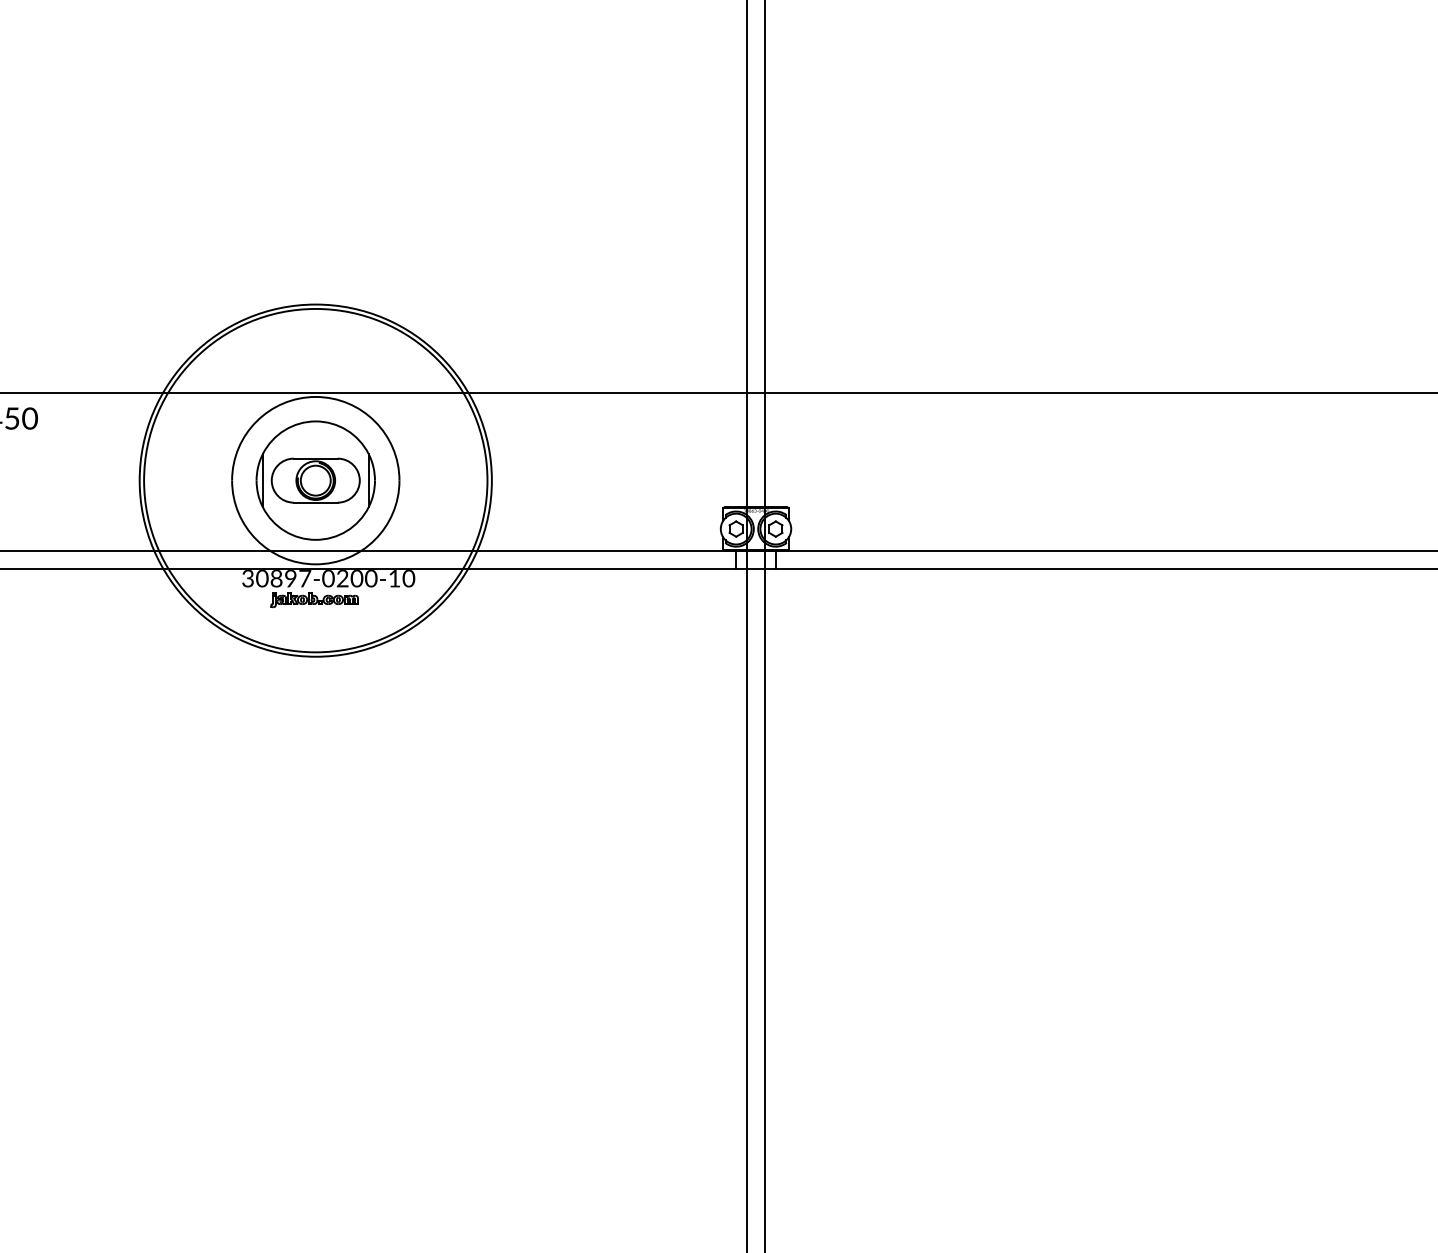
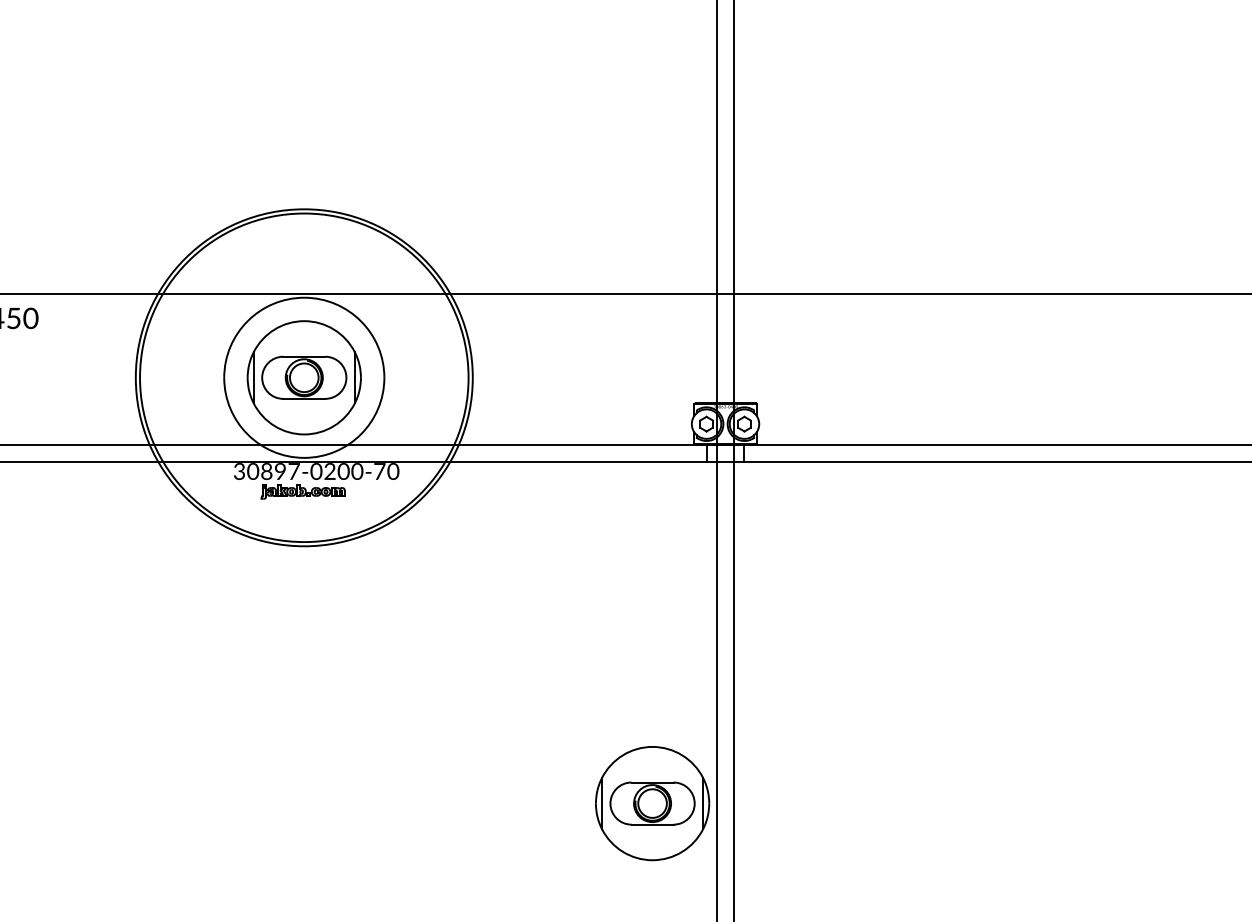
text: (394, 578) -> (379, 471), 30897-0200-10 -> 30897-0200-70
part: (679, 925) -> (652, 803), added

